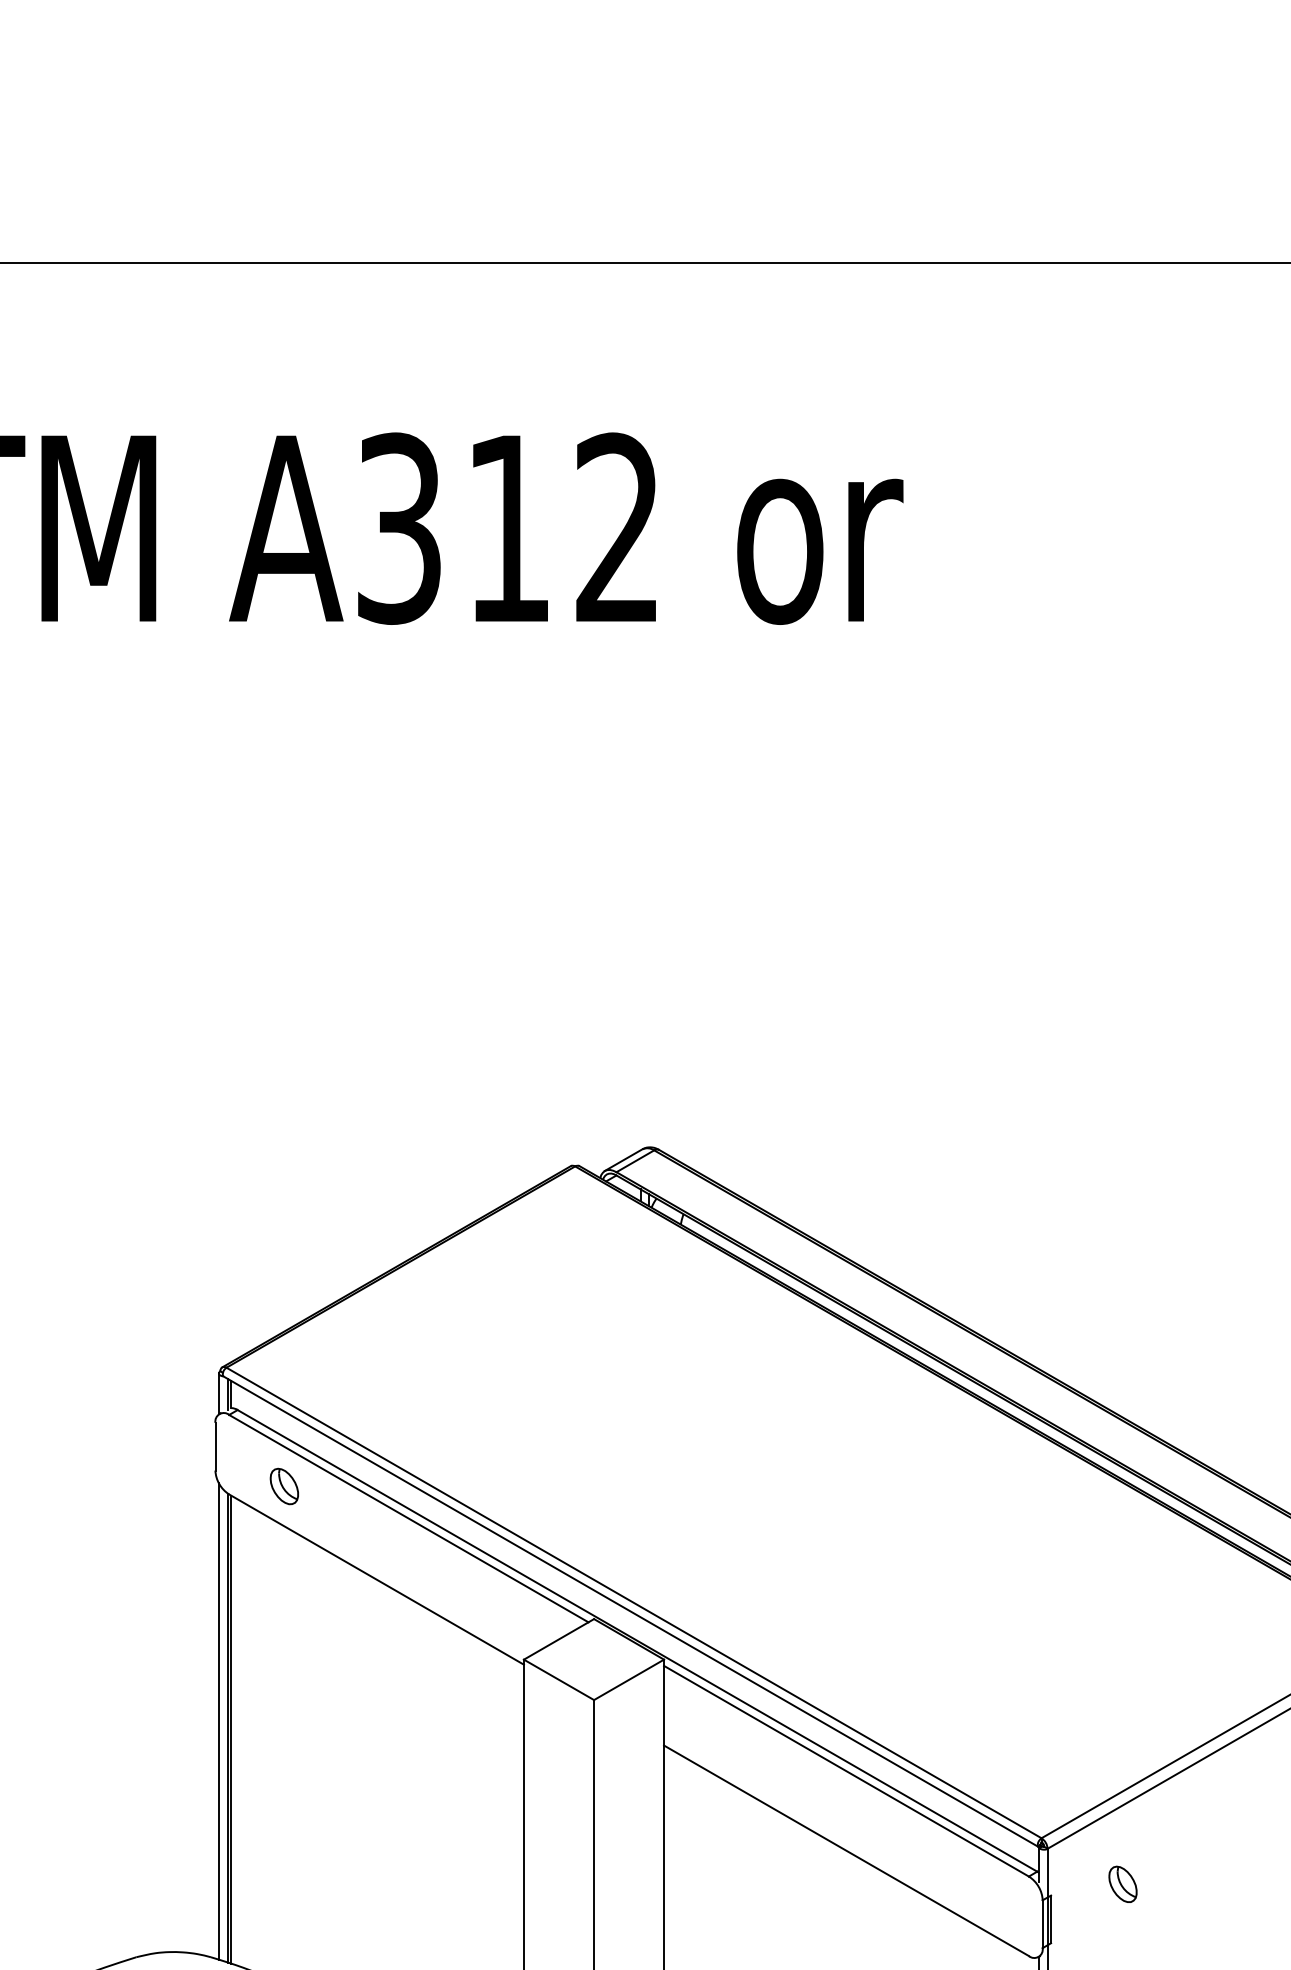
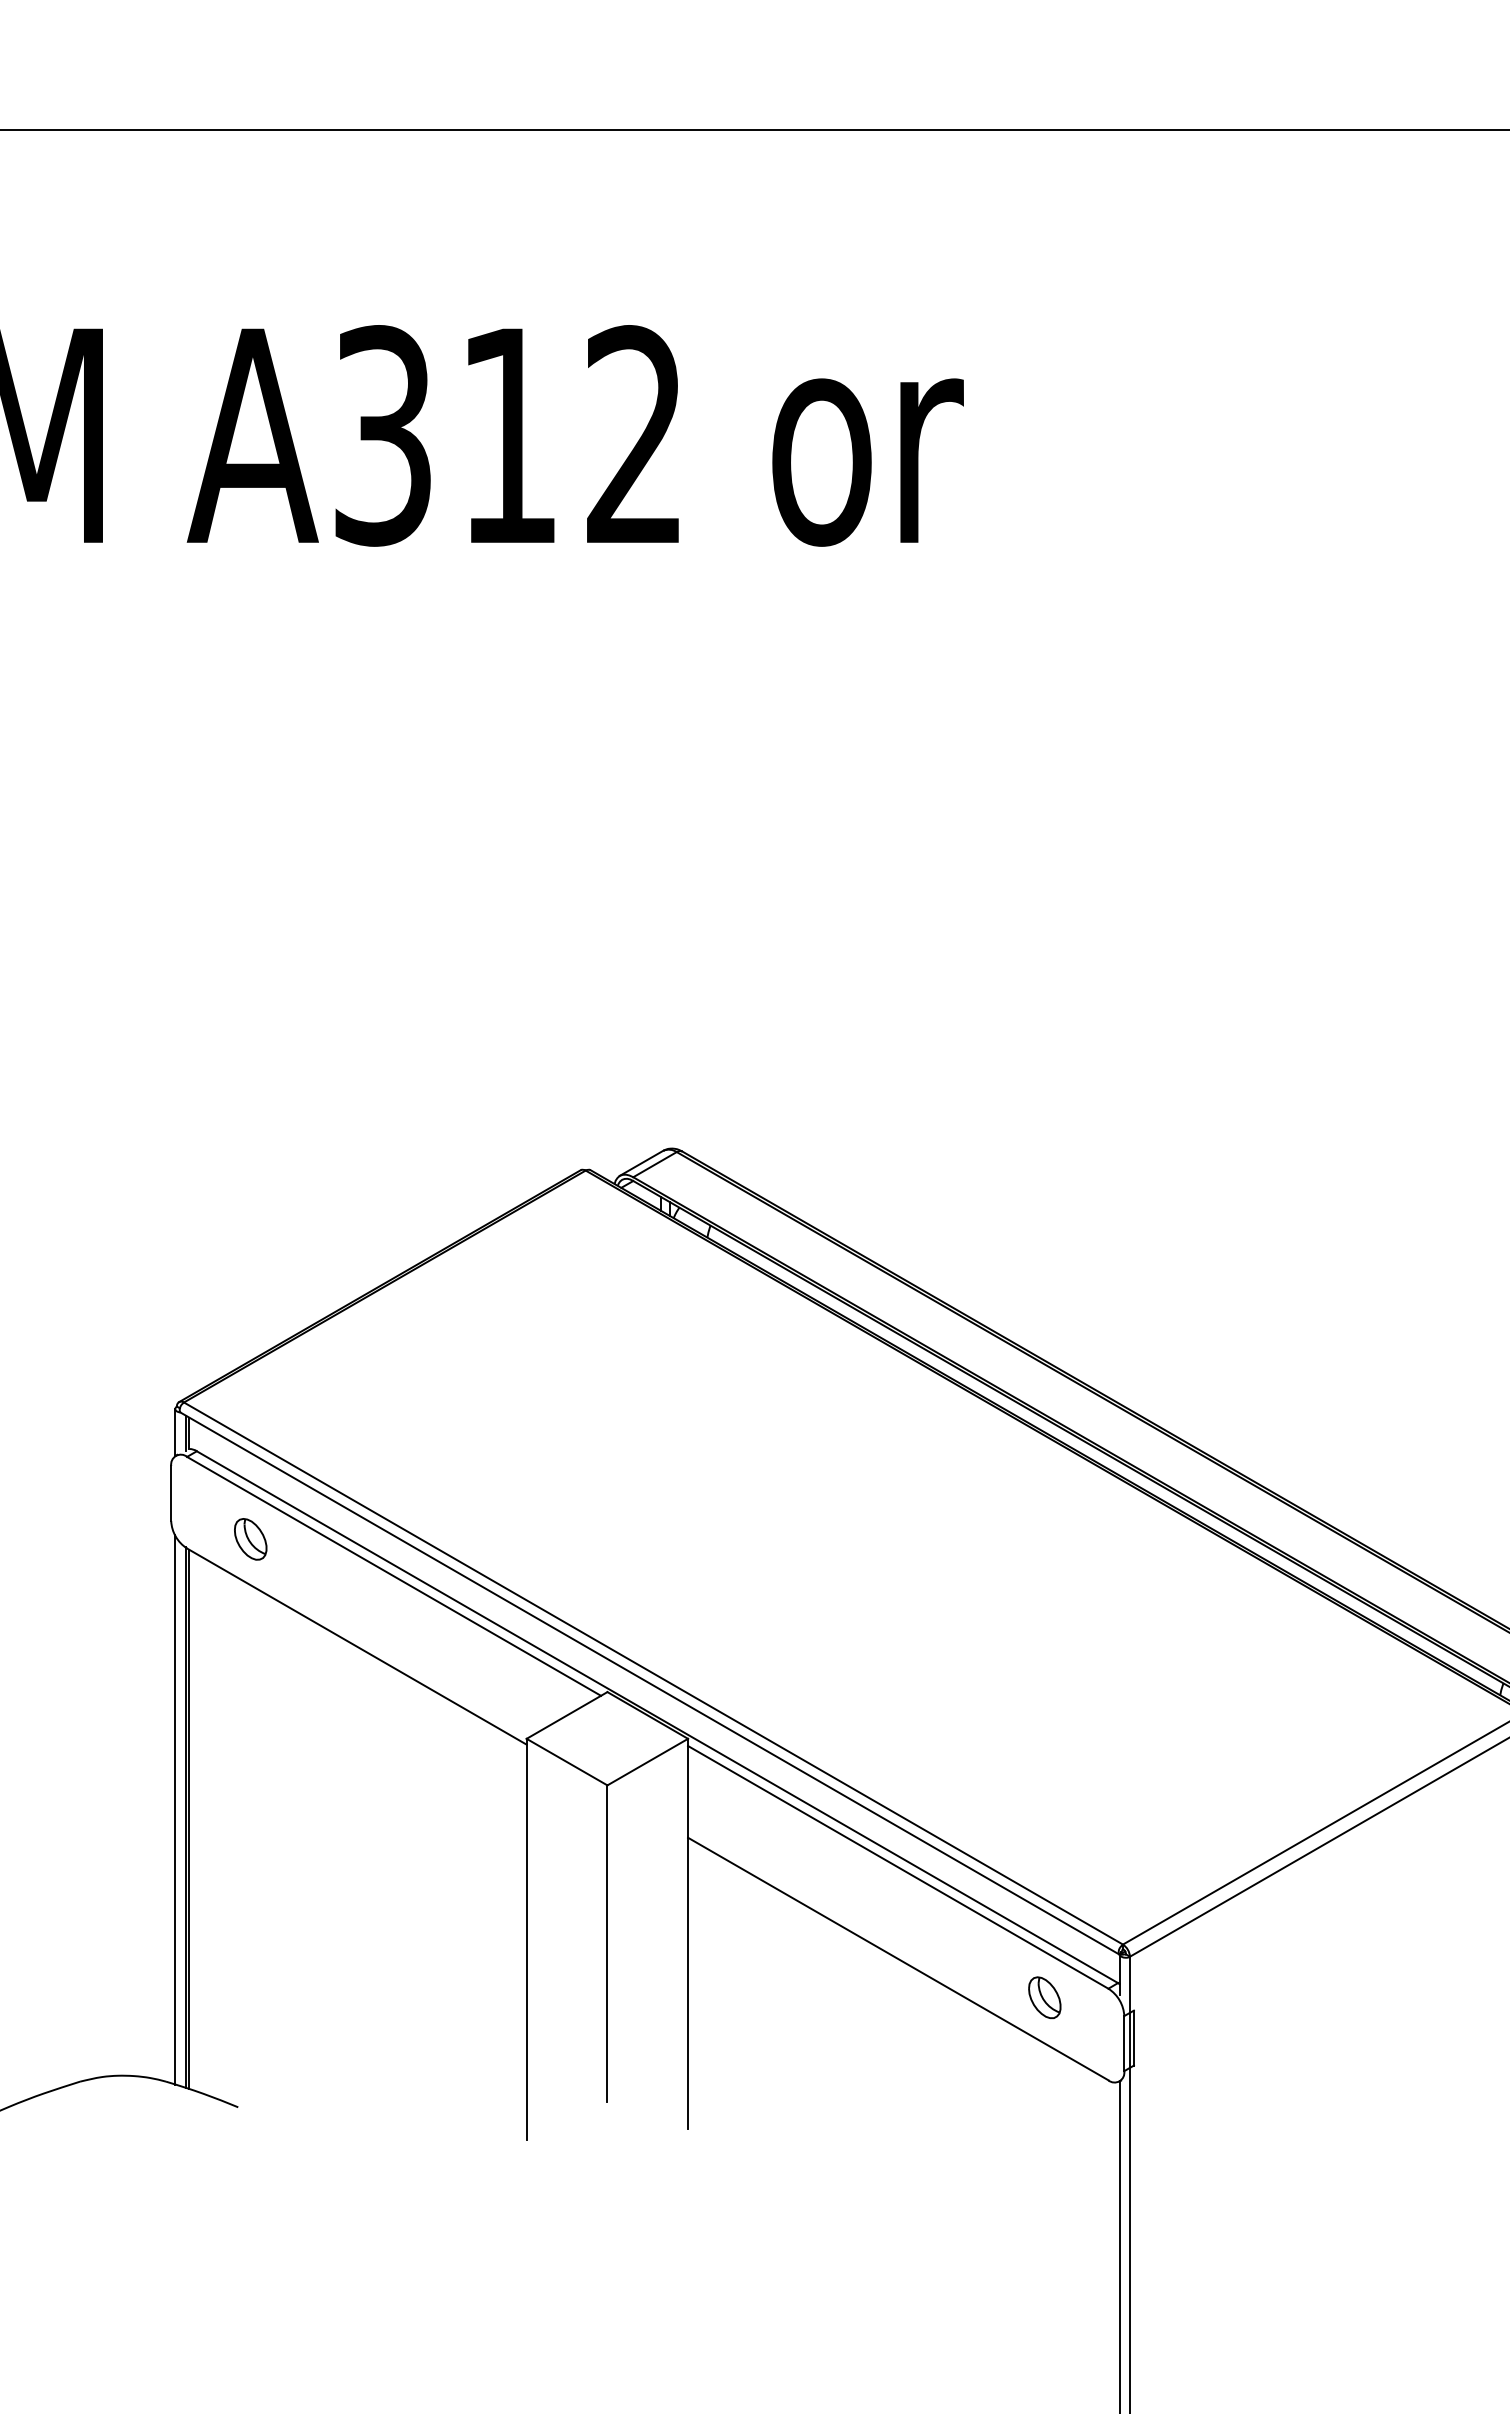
part: (1122, 1884) -> (1044, 1997), moved

